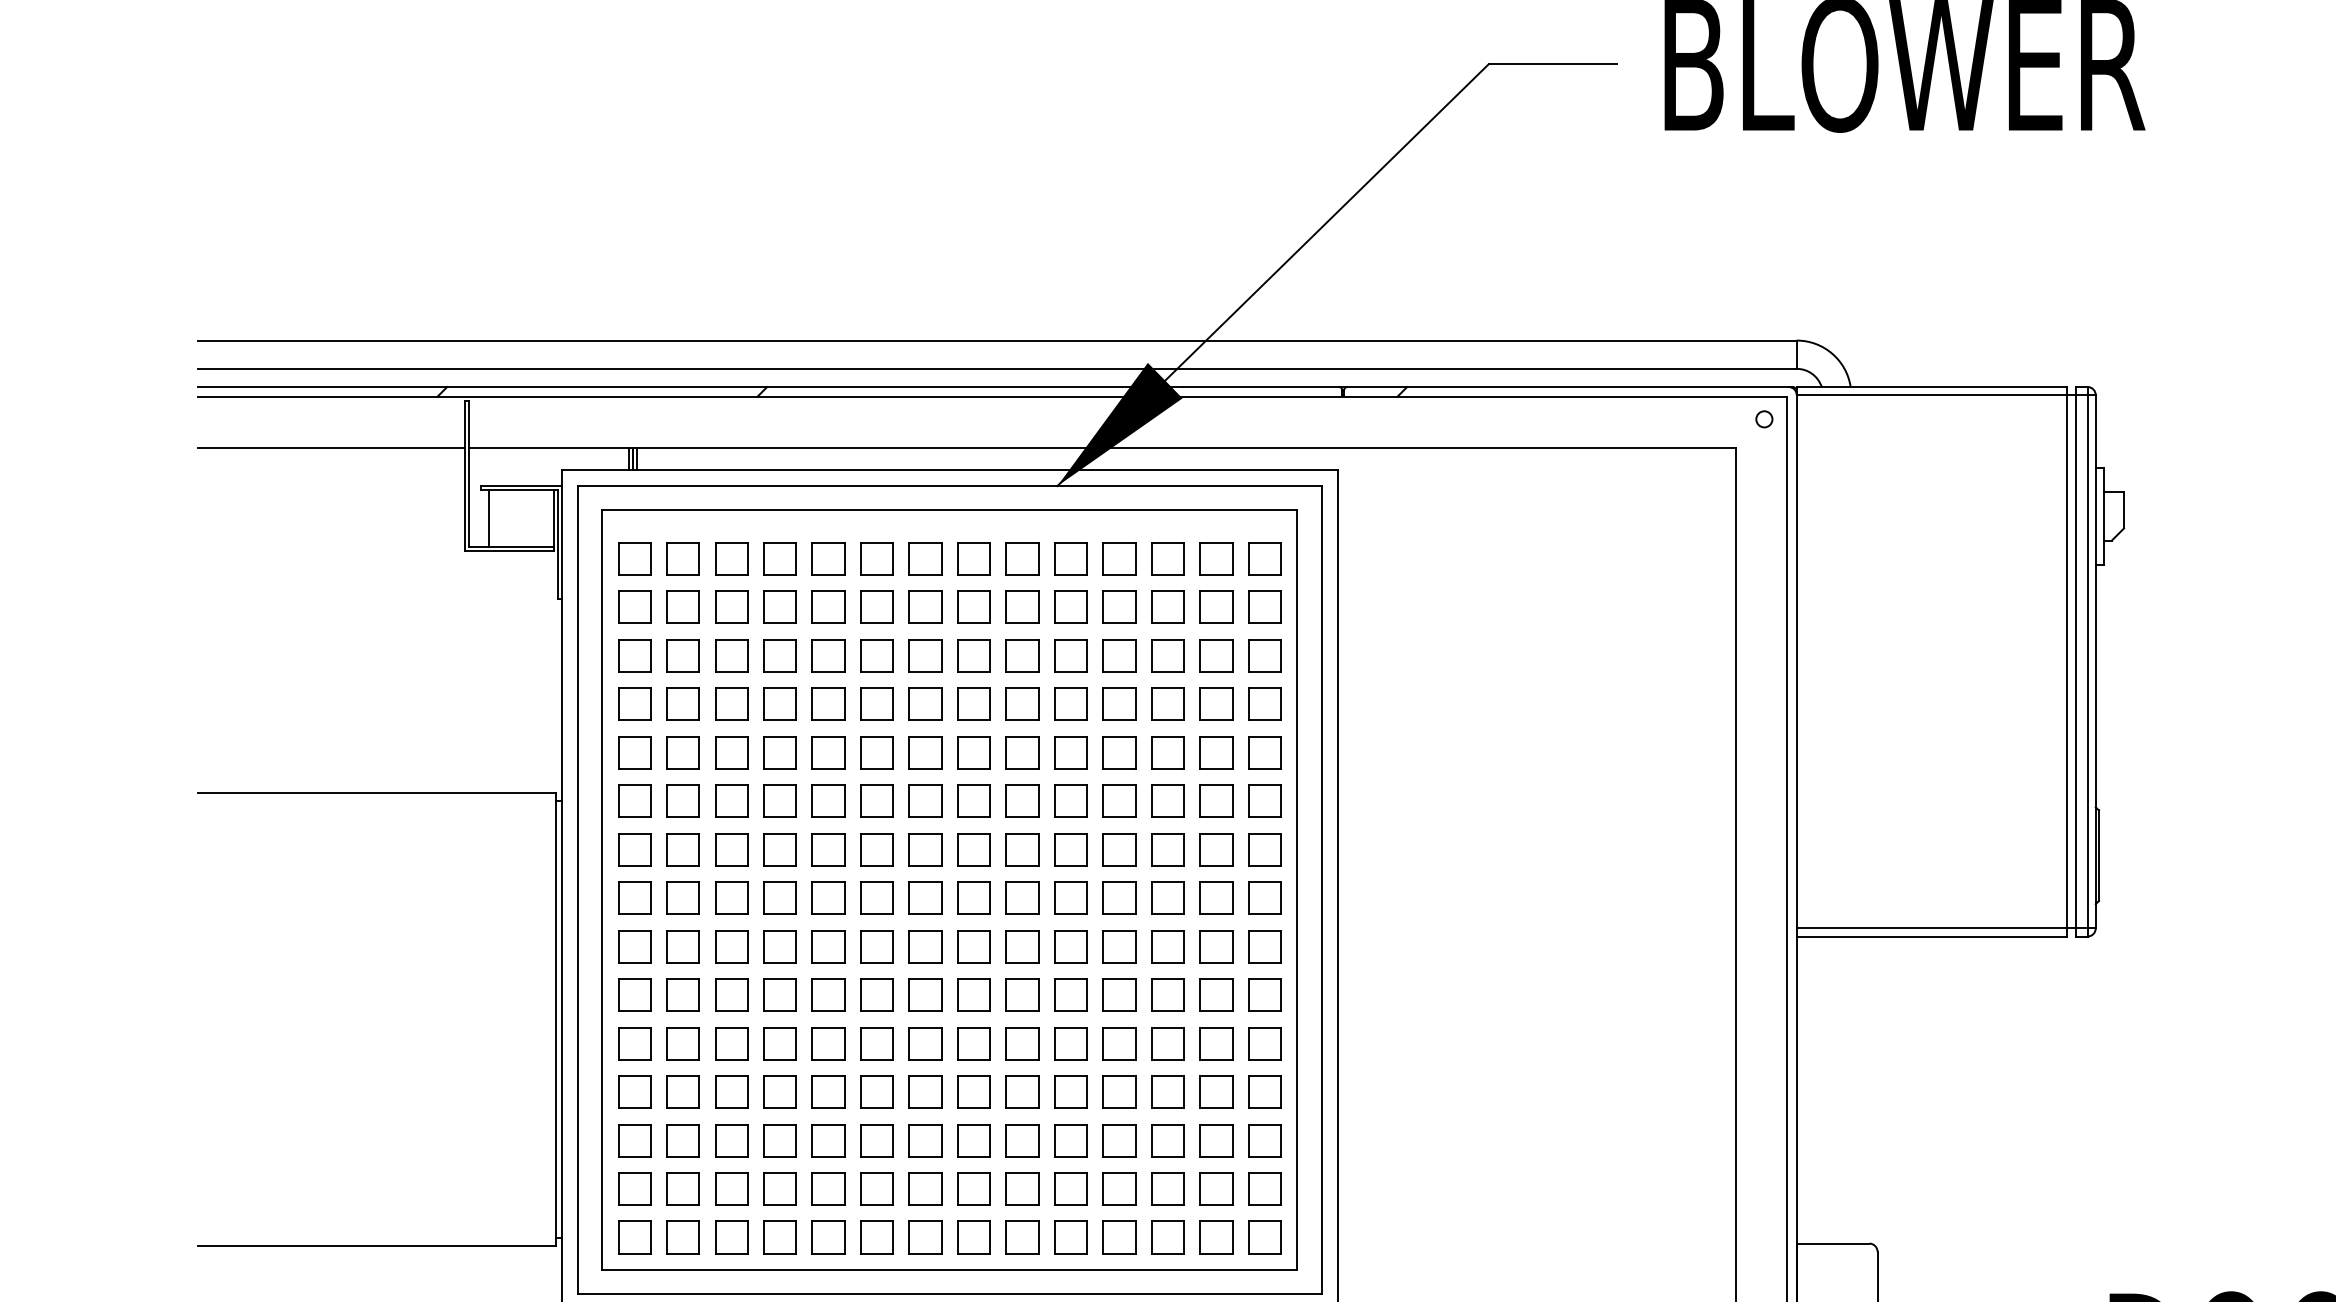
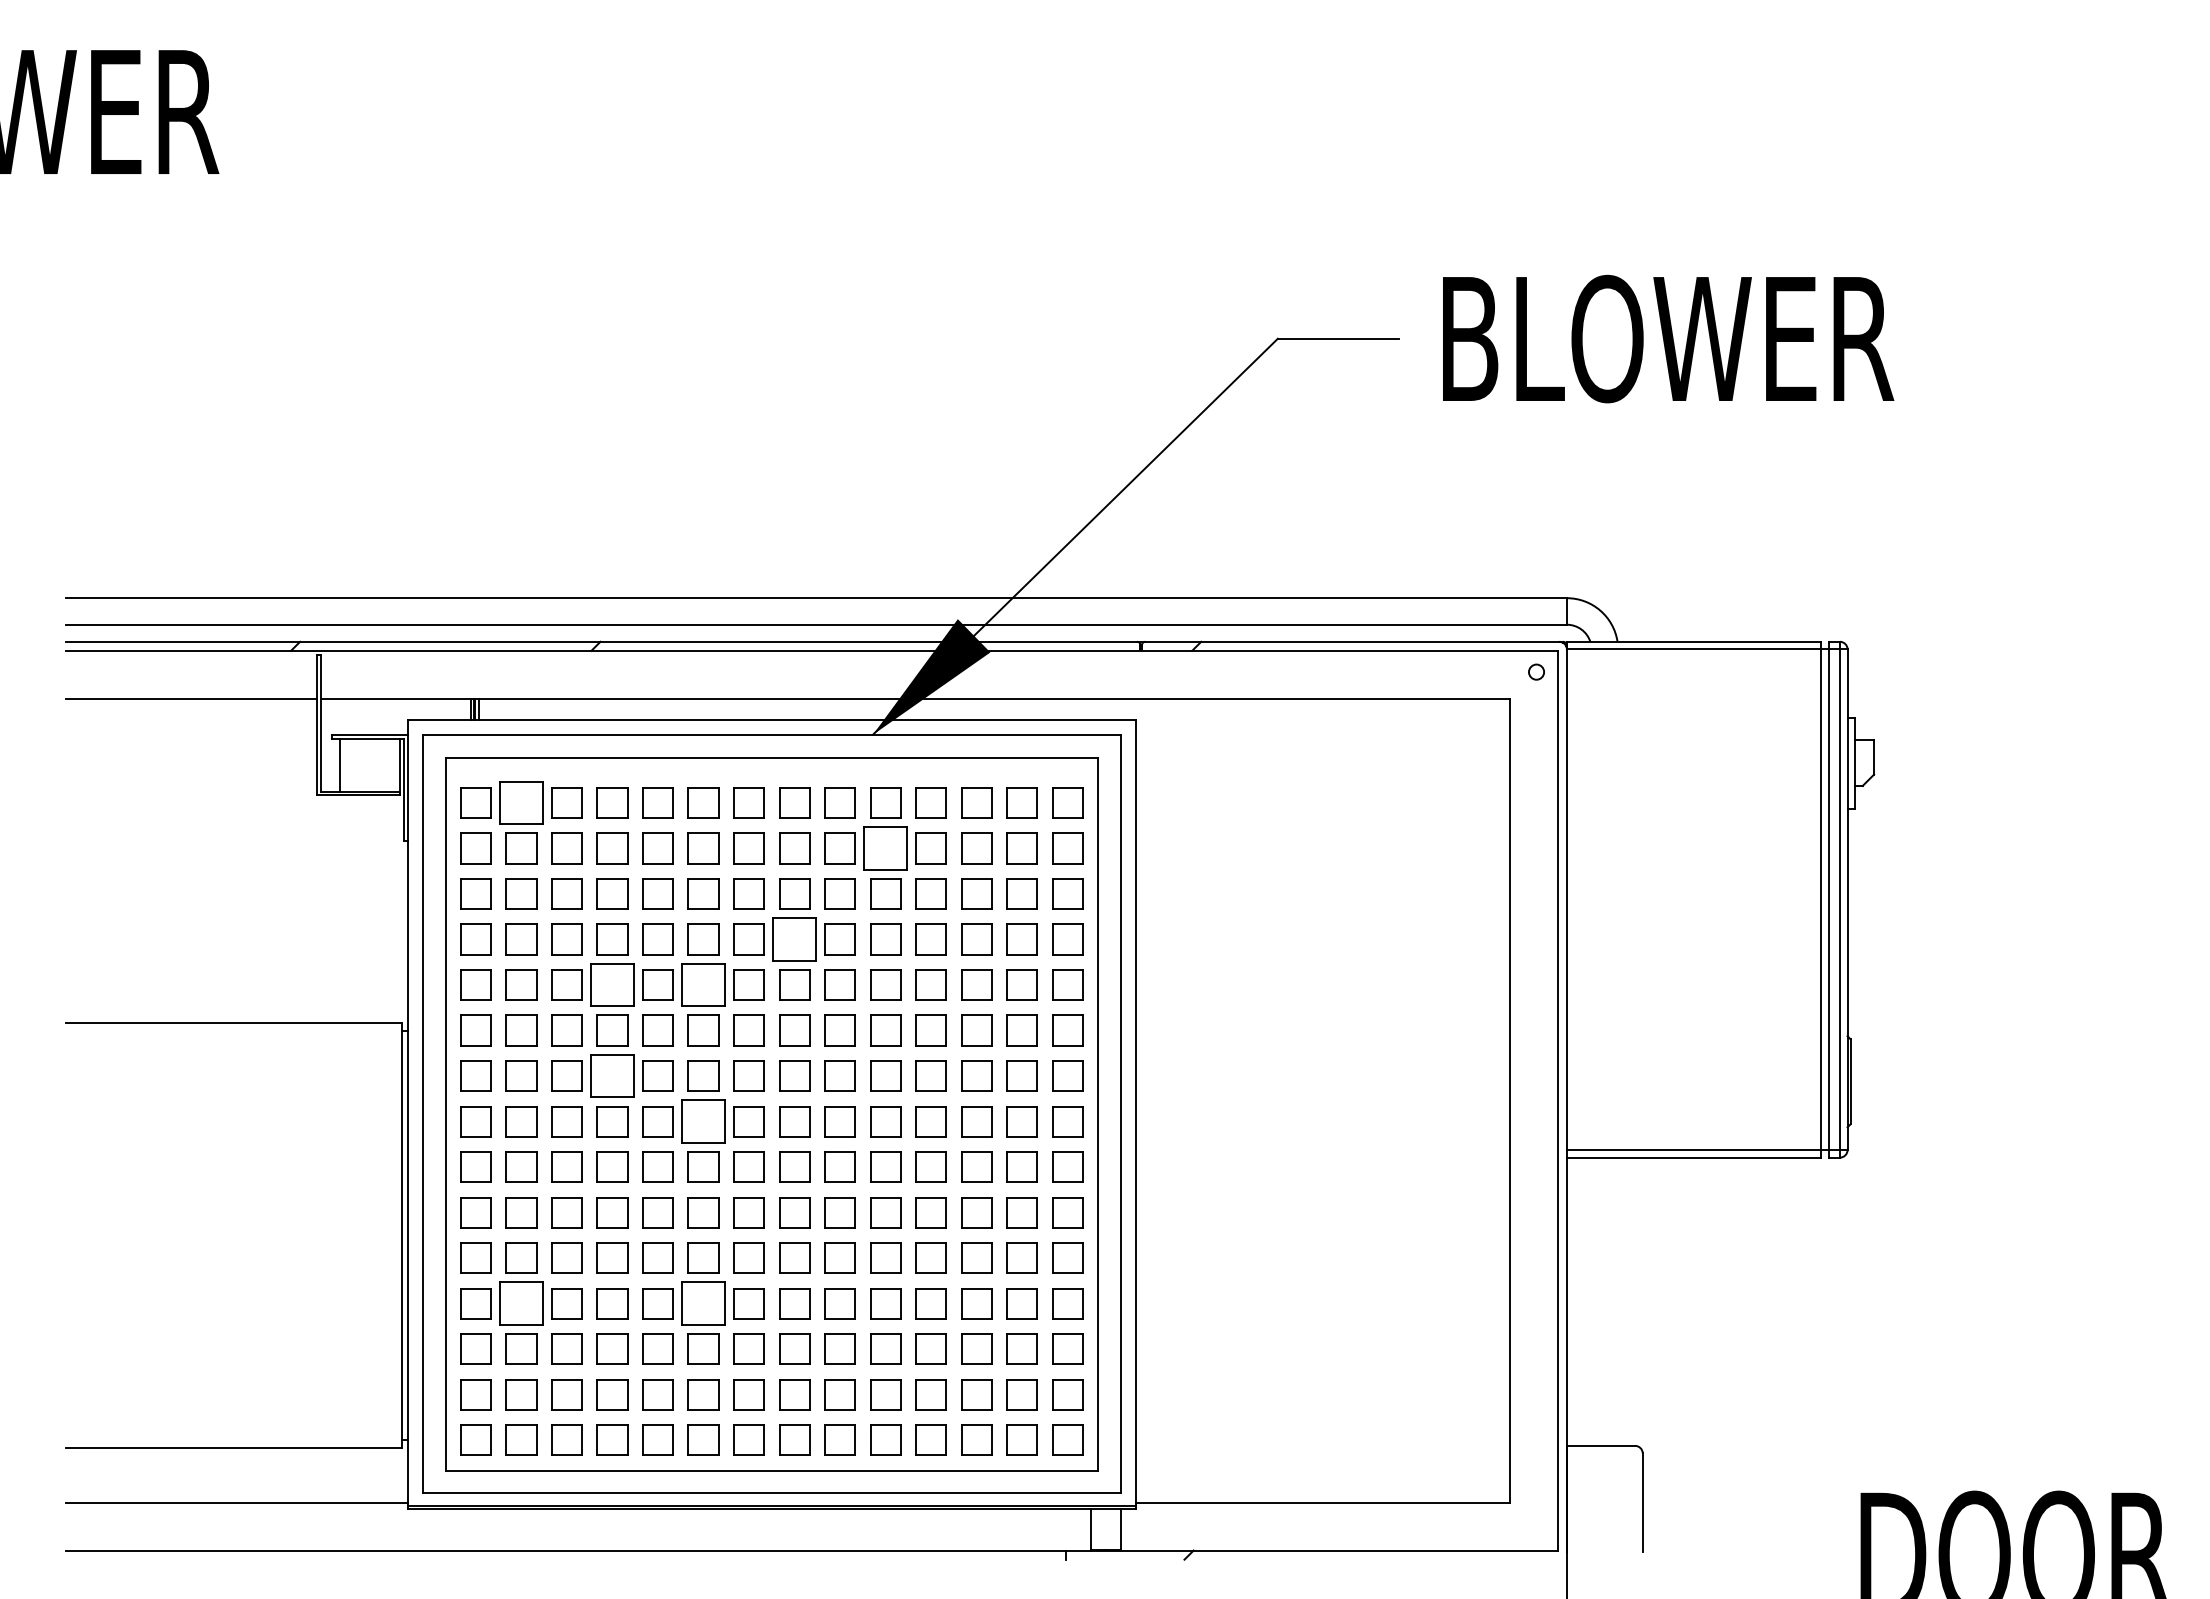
part: (683, 558) -> (521, 802), size x1.4
part: (1070, 607) -> (885, 848), size x1.4
part: (973, 704) -> (794, 939), size x1.4
part: (780, 752) -> (612, 984), size x1.4
part: (876, 752) -> (703, 984), size x1.4
part: (780, 849) -> (612, 1075), size x1.4
part: (876, 898) -> (703, 1121), size x1.4
part: (683, 1091) -> (521, 1303), size x1.4
part: (876, 1091) -> (703, 1303), size x1.4

